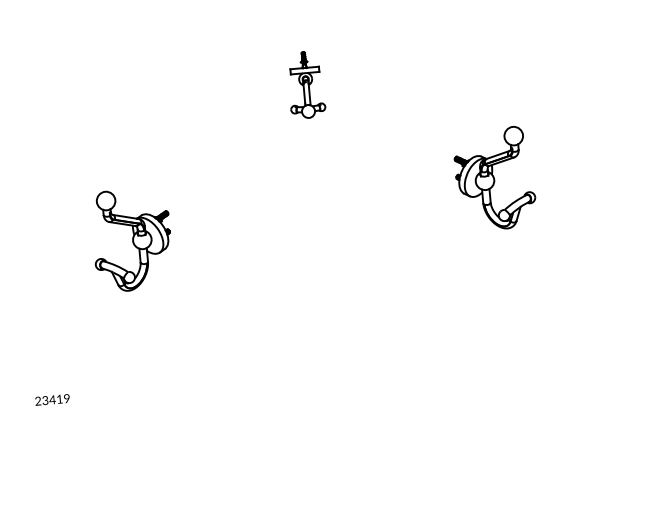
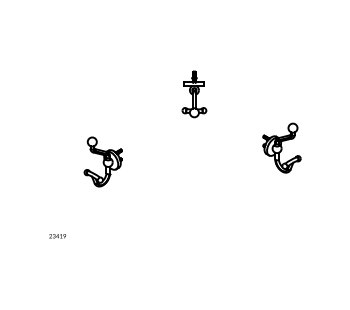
part: (306, 85) -> (194, 94), size x1.43

